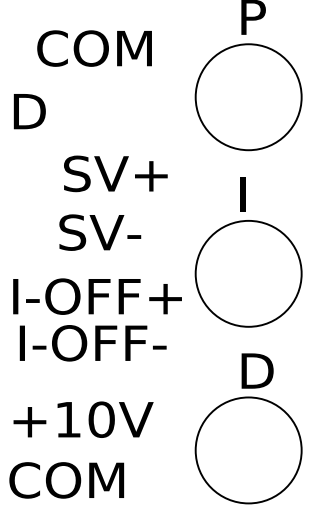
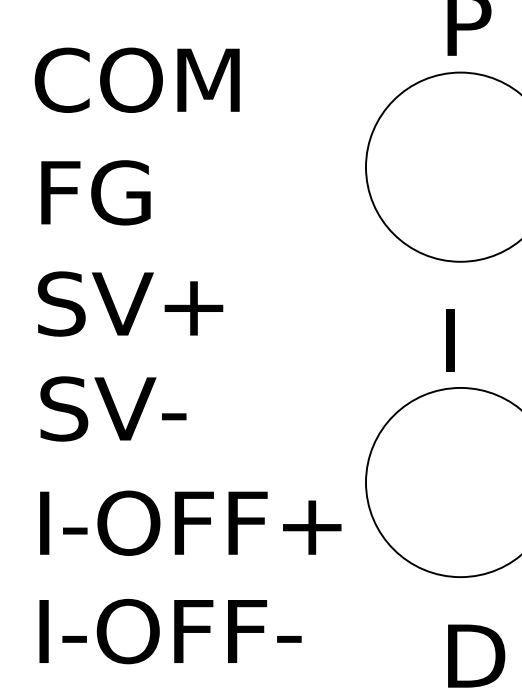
text: (94, 48) -> (137, 80), moved
text: (46, 111) -> (99, 192), D -> FG
text: (115, 173) -> (129, 303), moved
text: (100, 232) -> (113, 408), moved
text: (92, 343) -> (169, 631), moved

